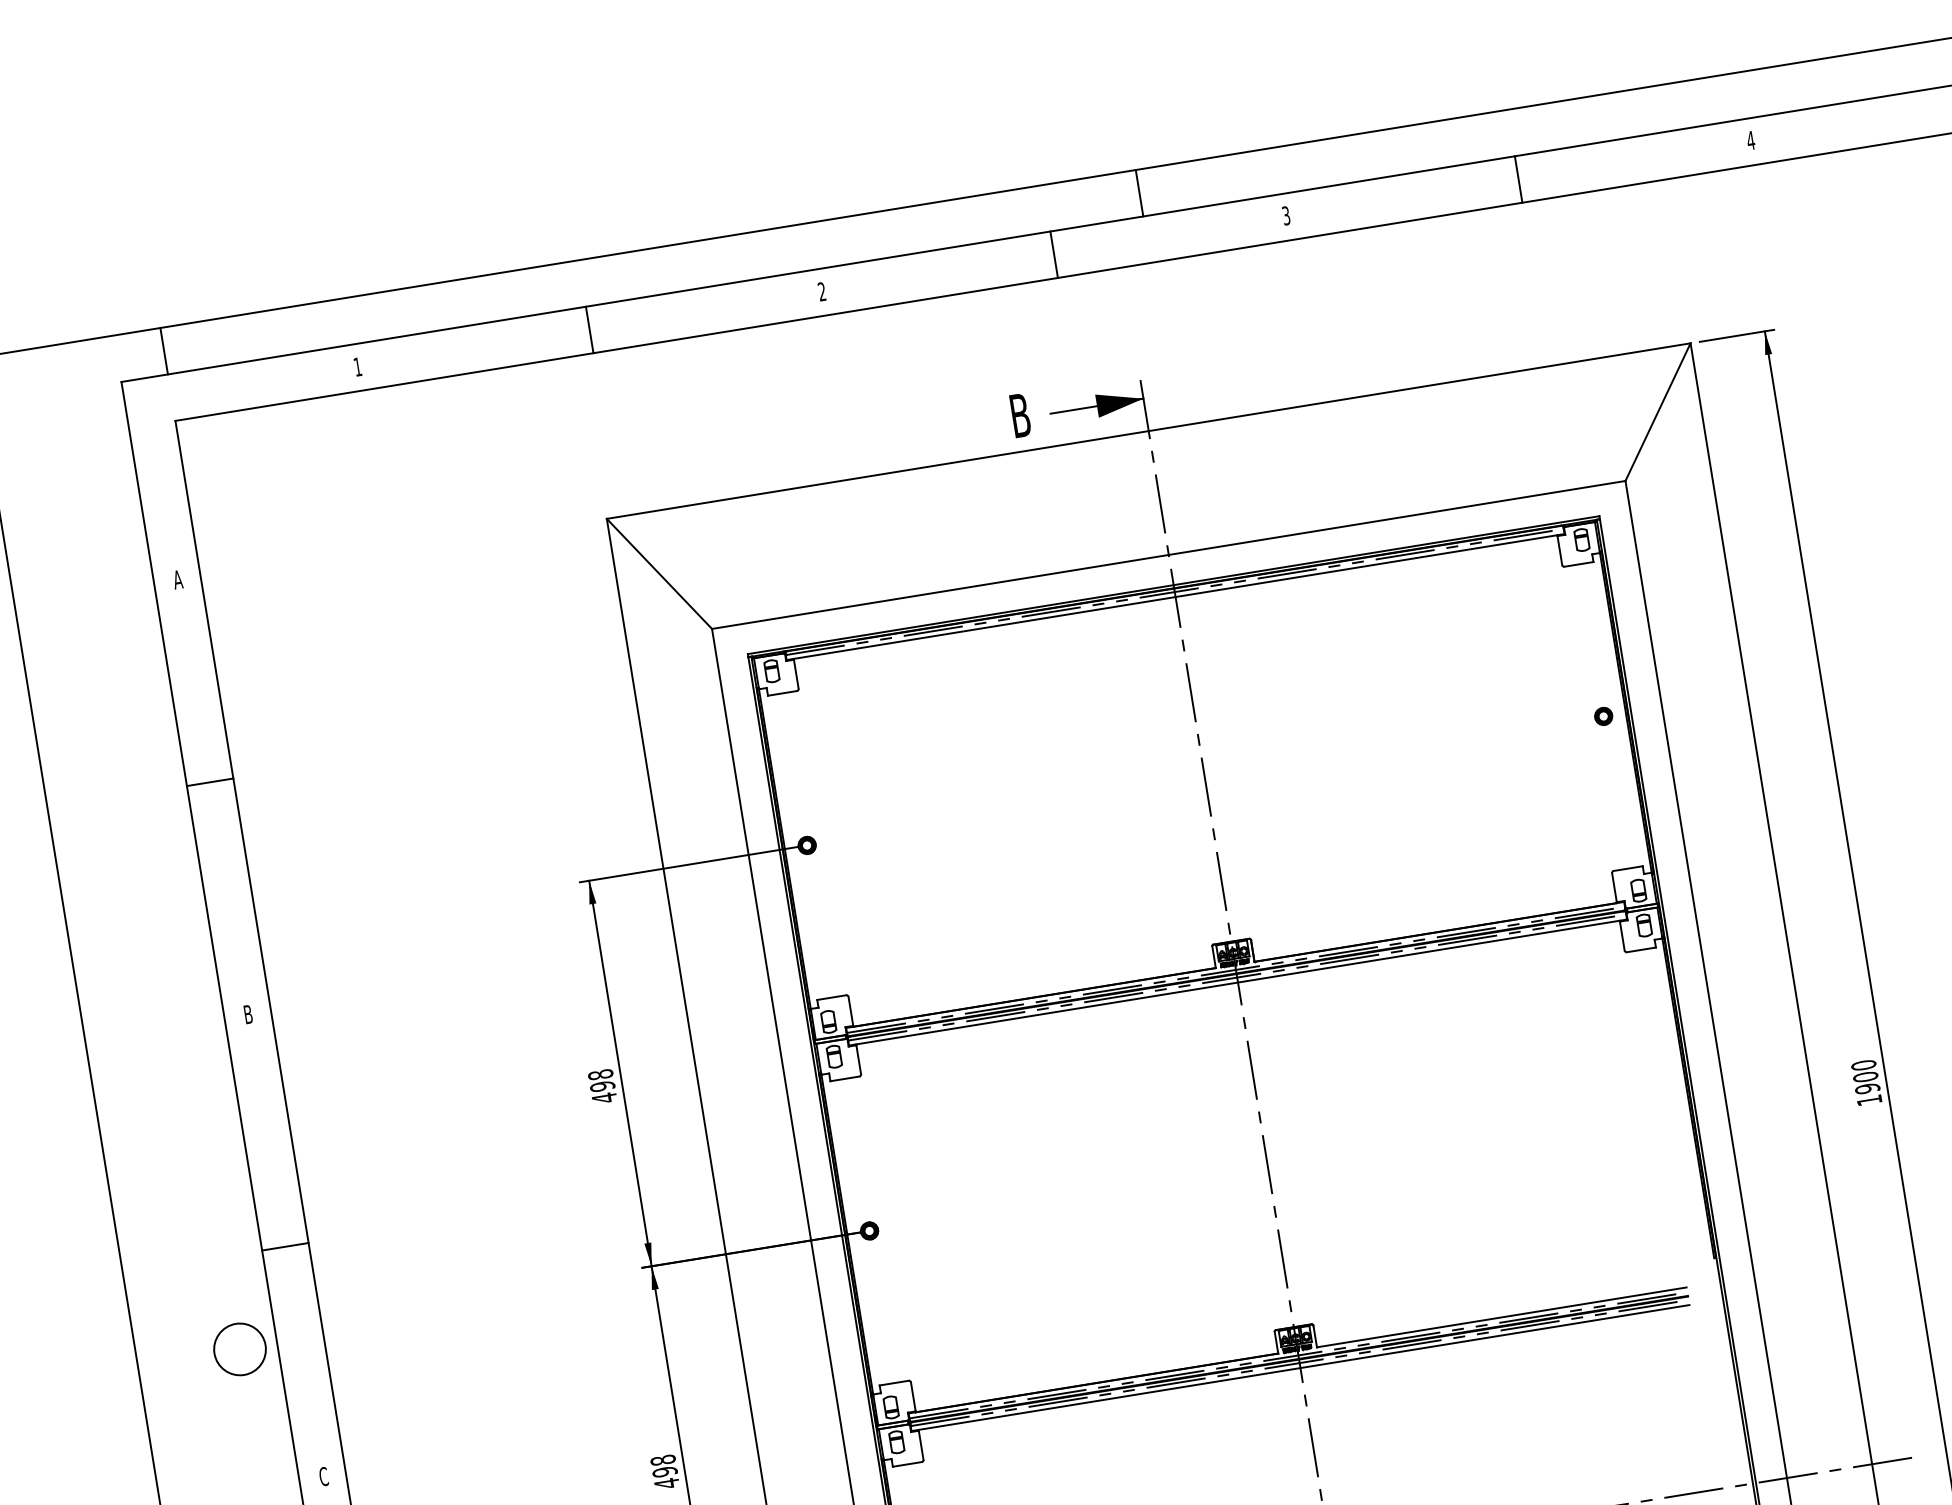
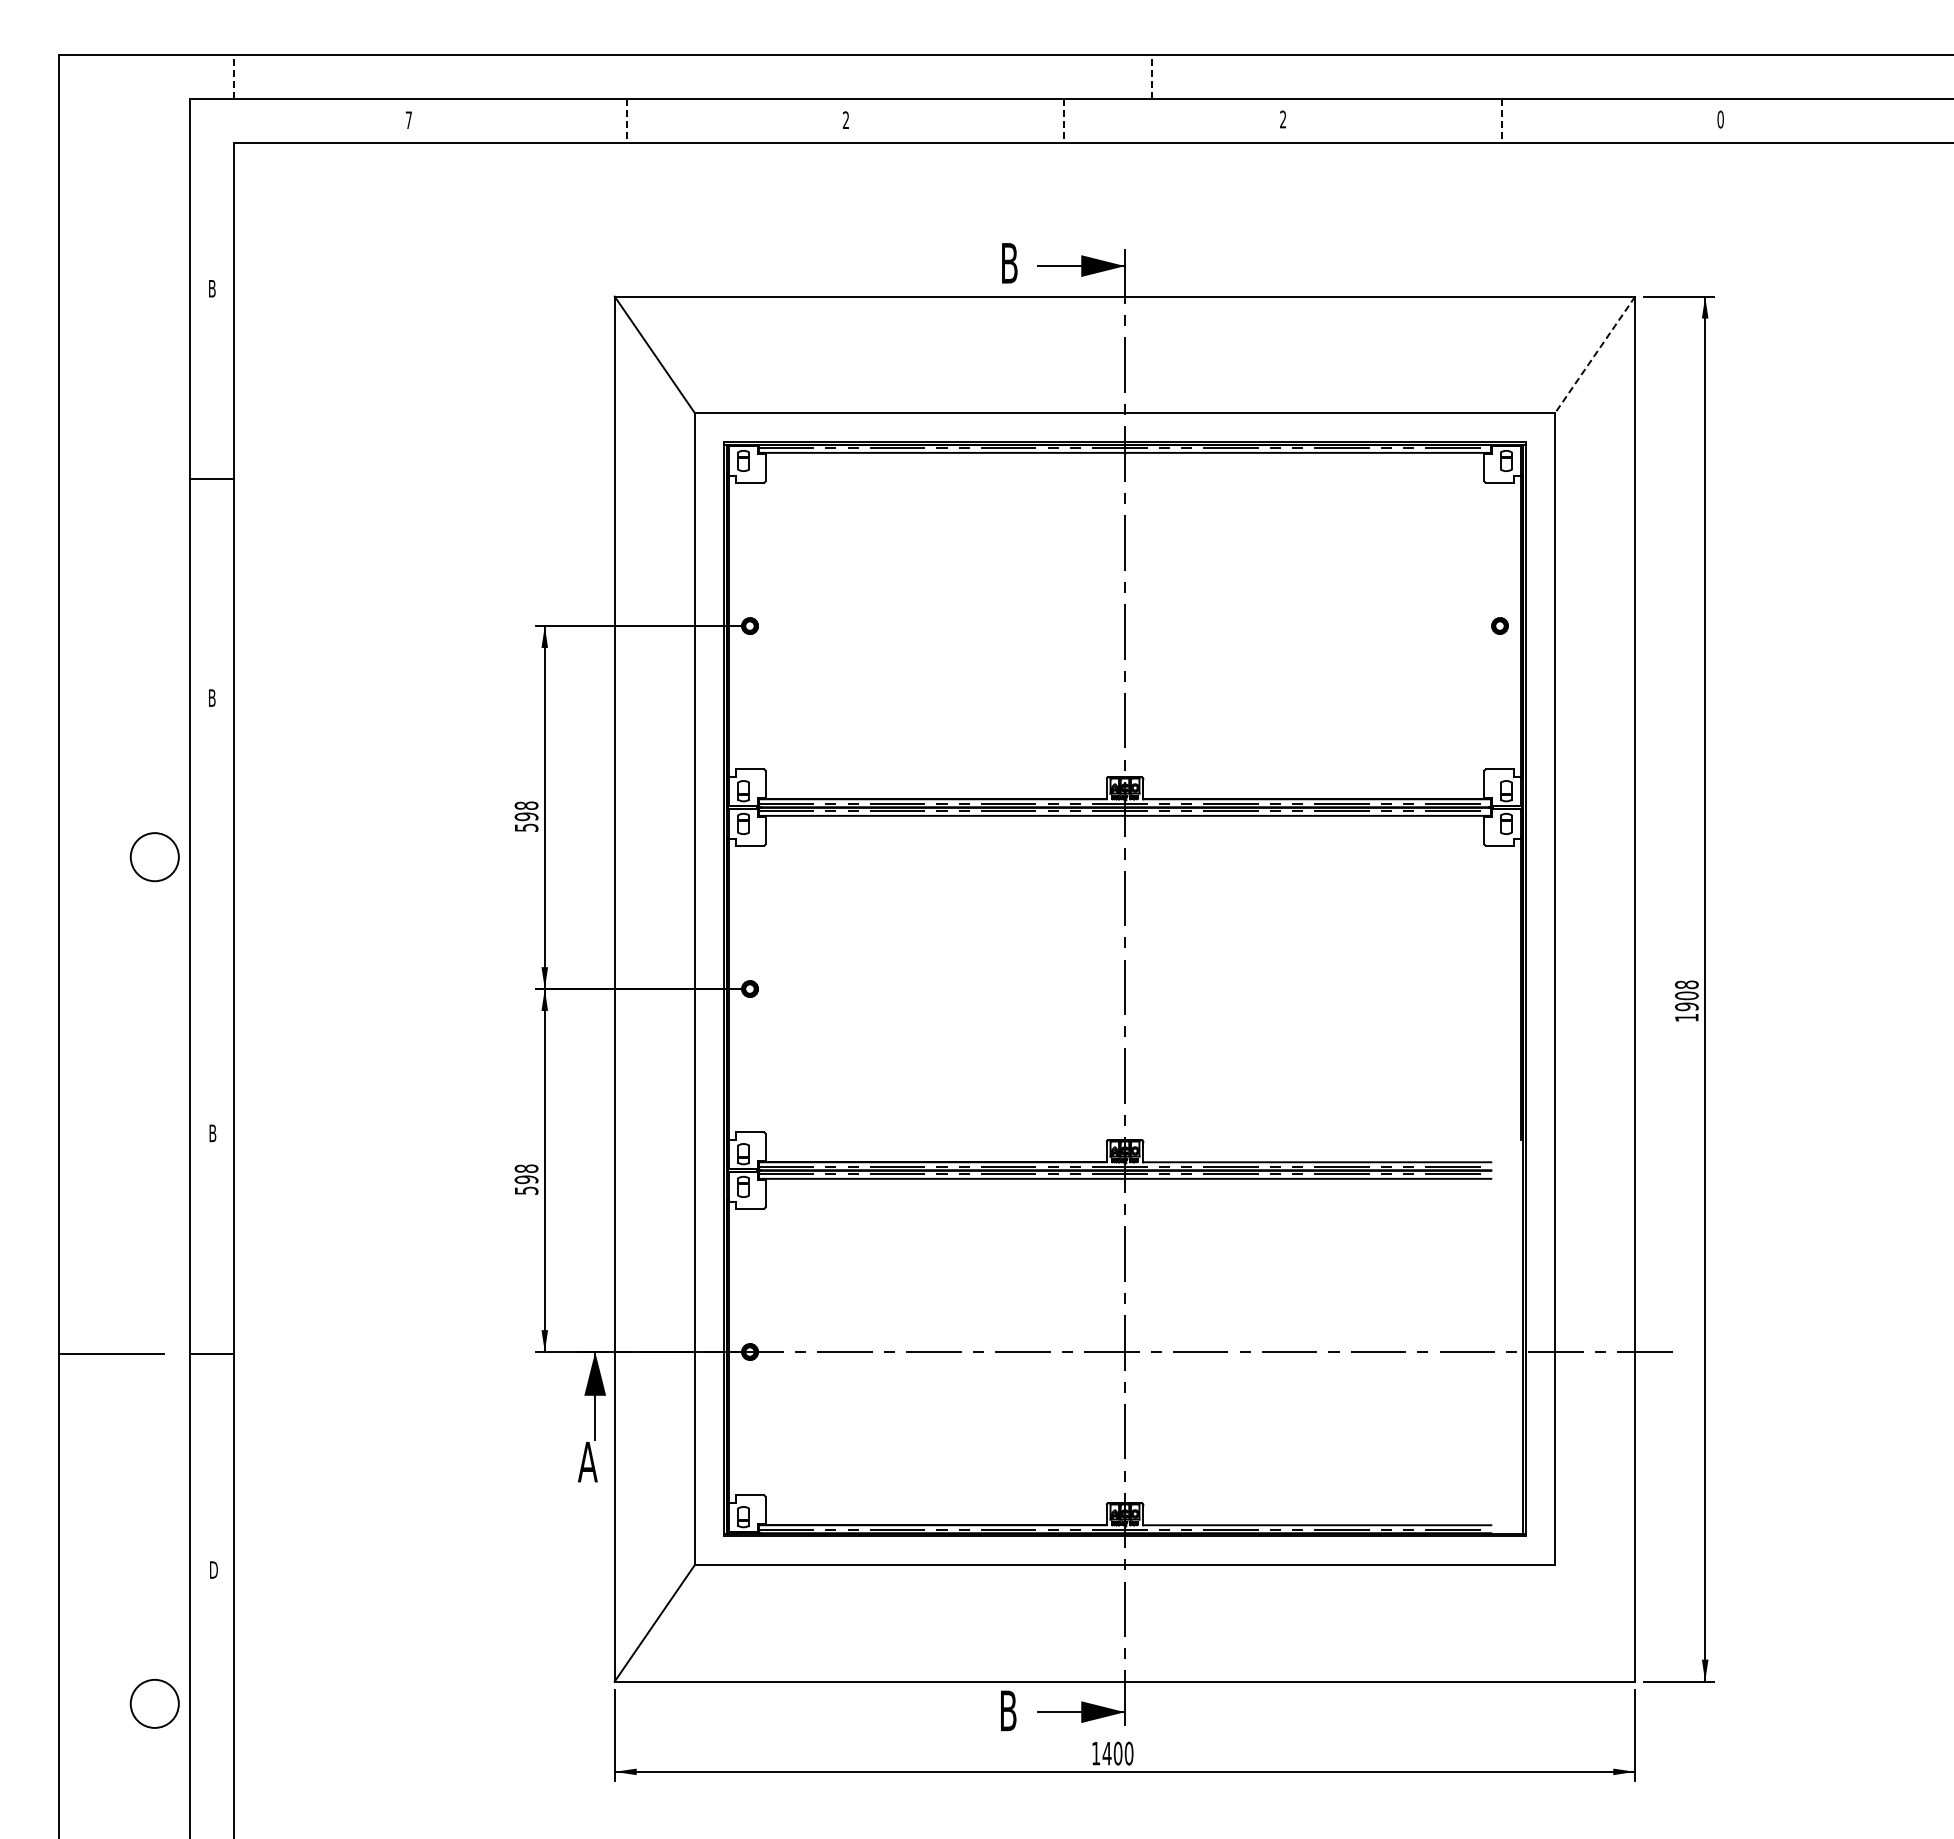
text: (1750, 140) -> (1720, 119), 4 -> 0
line: (1518, 179) -> (1501, 120), solid -> dashed
line: (1139, 193) -> (1151, 77), solid -> dashed
text: (1286, 215) -> (1283, 119), 3 -> 2
line: (1054, 254) -> (1064, 120), solid -> dashed
line: (590, 329) -> (627, 120), solid -> dashed
line: (164, 351) -> (233, 77), solid -> dashed
text: (357, 366) -> (408, 119), 1 -> 7
line: (1658, 411) -> (1595, 354), solid -> dashed
text: (178, 579) -> (212, 288), A -> B
text: (1863, 1065) -> (1686, 984), 1900 -> 1908
text: (604, 1097) -> (526, 827), 498 -> 598
line: (285, 1246) -> (211, 916), removed
circle: (239, 1349) -> (154, 857), moved
text: (323, 1476) -> (212, 1133), C -> B
text: (666, 1483) -> (526, 1190), 498 -> 598

